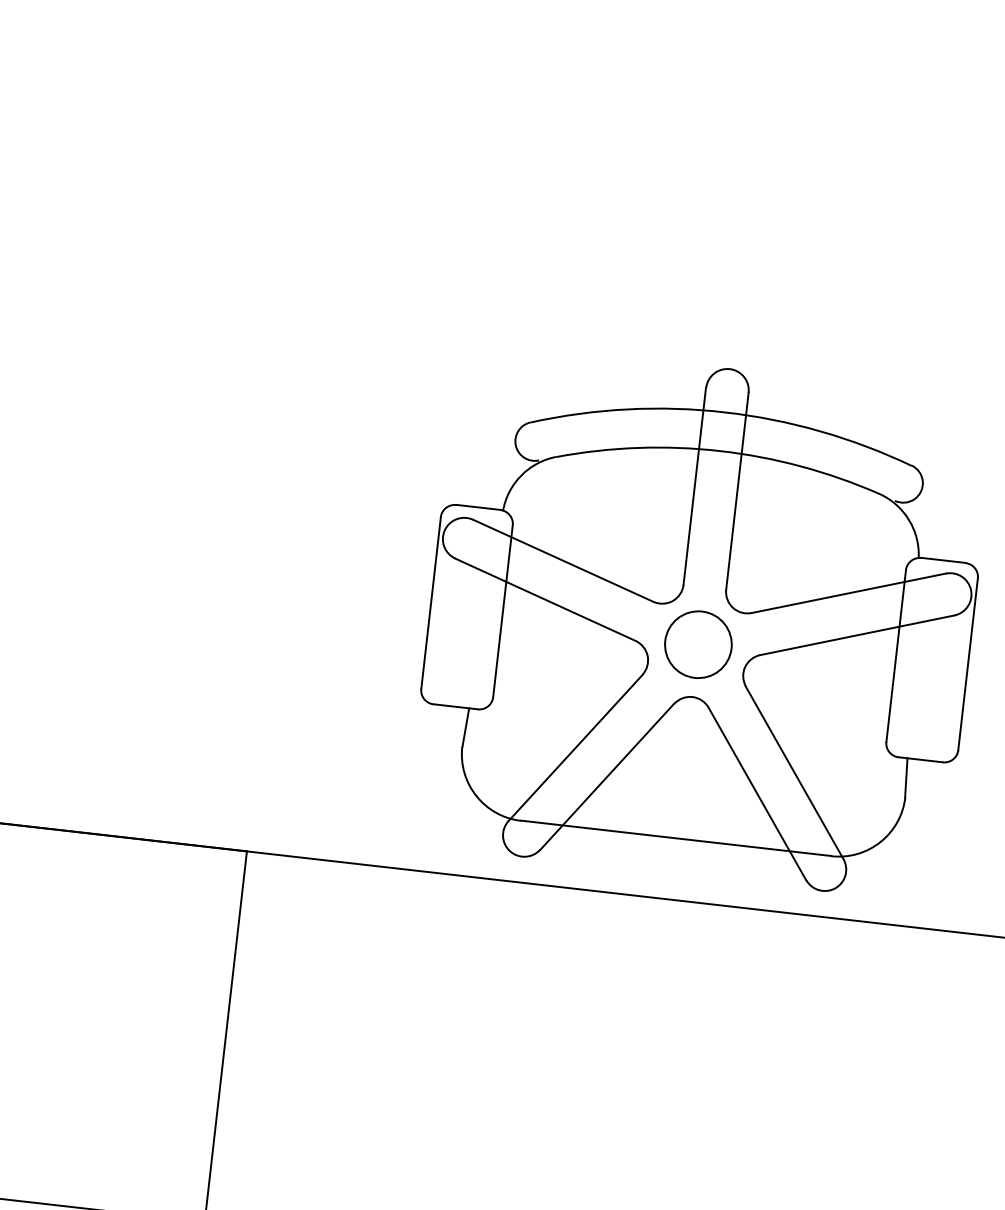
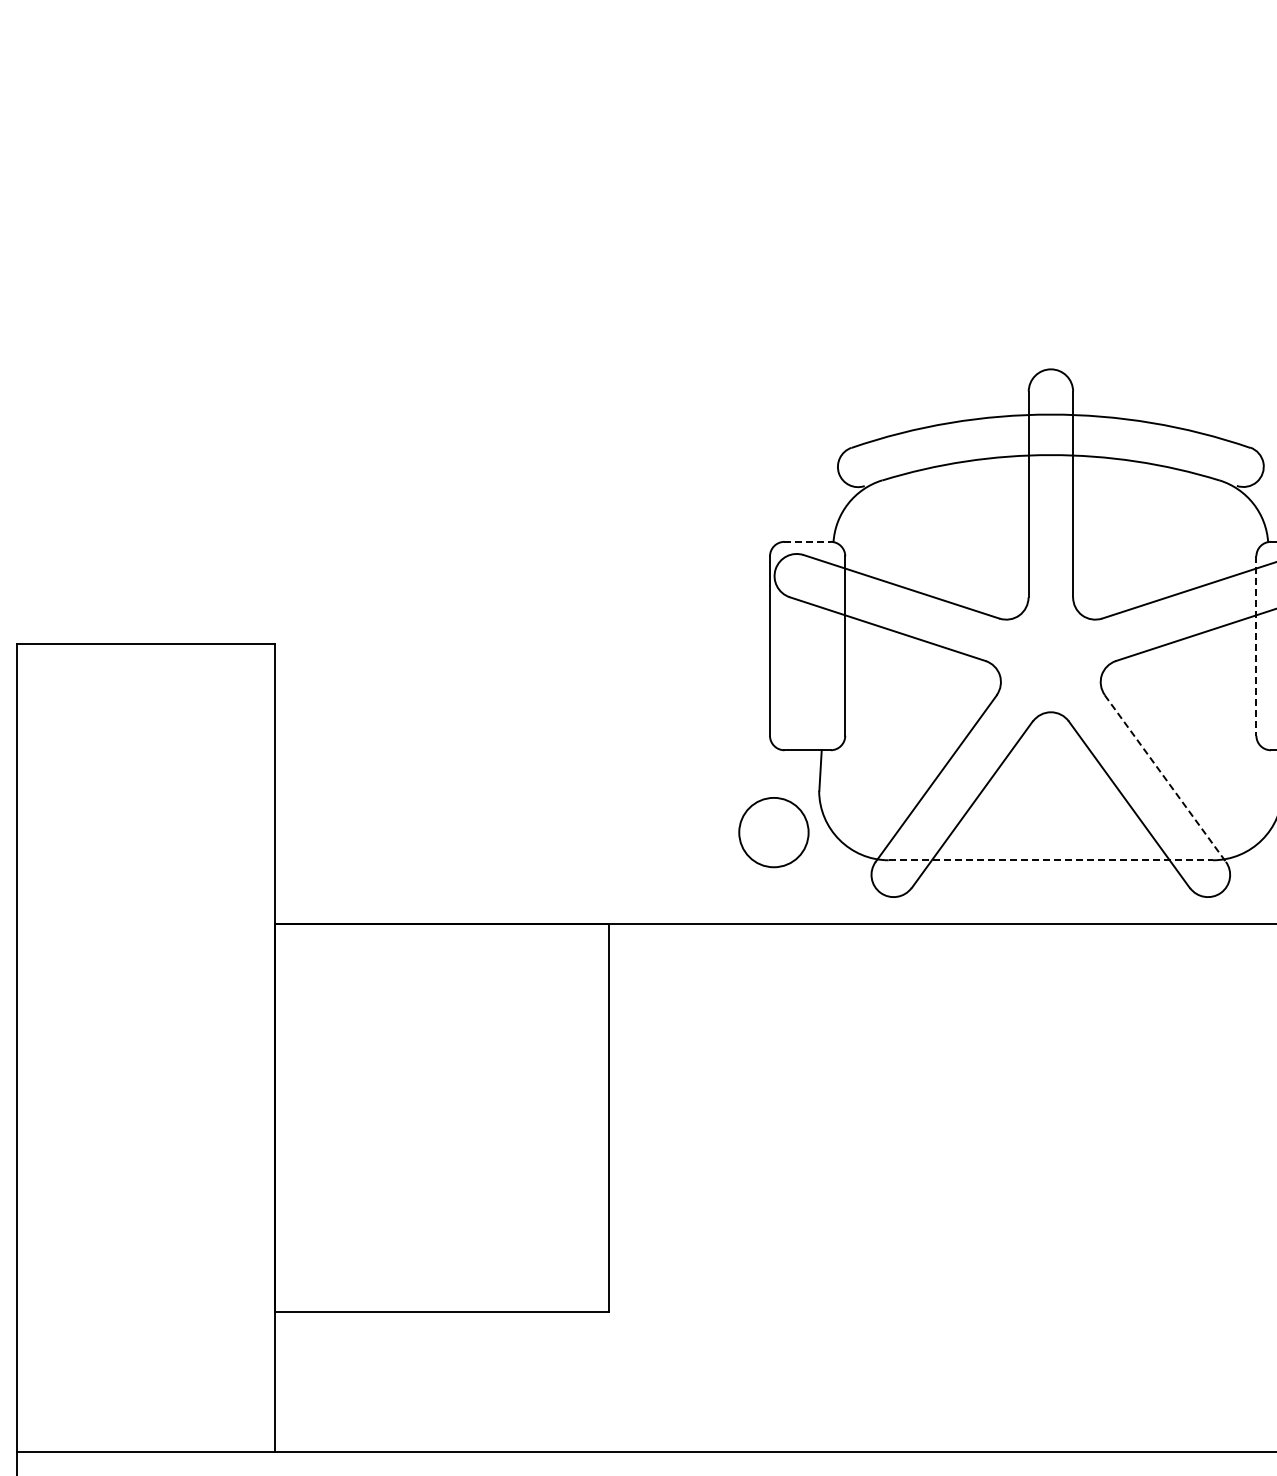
line: (479, 507) -> (808, 541), solid -> dashed
circle: (698, 644) -> (773, 832), moved
line: (896, 656) -> (1256, 646), solid -> dashed
line: (794, 772) -> (1165, 778), solid -> dashed
line: (676, 838) -> (1051, 860), solid -> dashed

